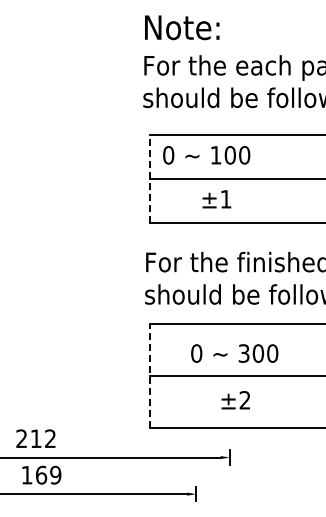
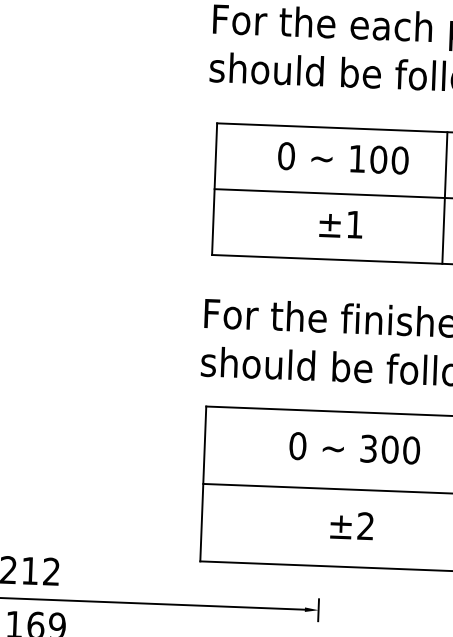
text: (206, 155) -> (343, 158), moved
line: (149, 179) -> (214, 189), dashed -> solid
line: (303, 179) -> (444, 198), added
text: (216, 199) -> (340, 224), moved
text: (234, 353) -> (354, 448), moved
line: (149, 376) -> (203, 484), dashed -> solid
text: (235, 400) -> (351, 525), moved

